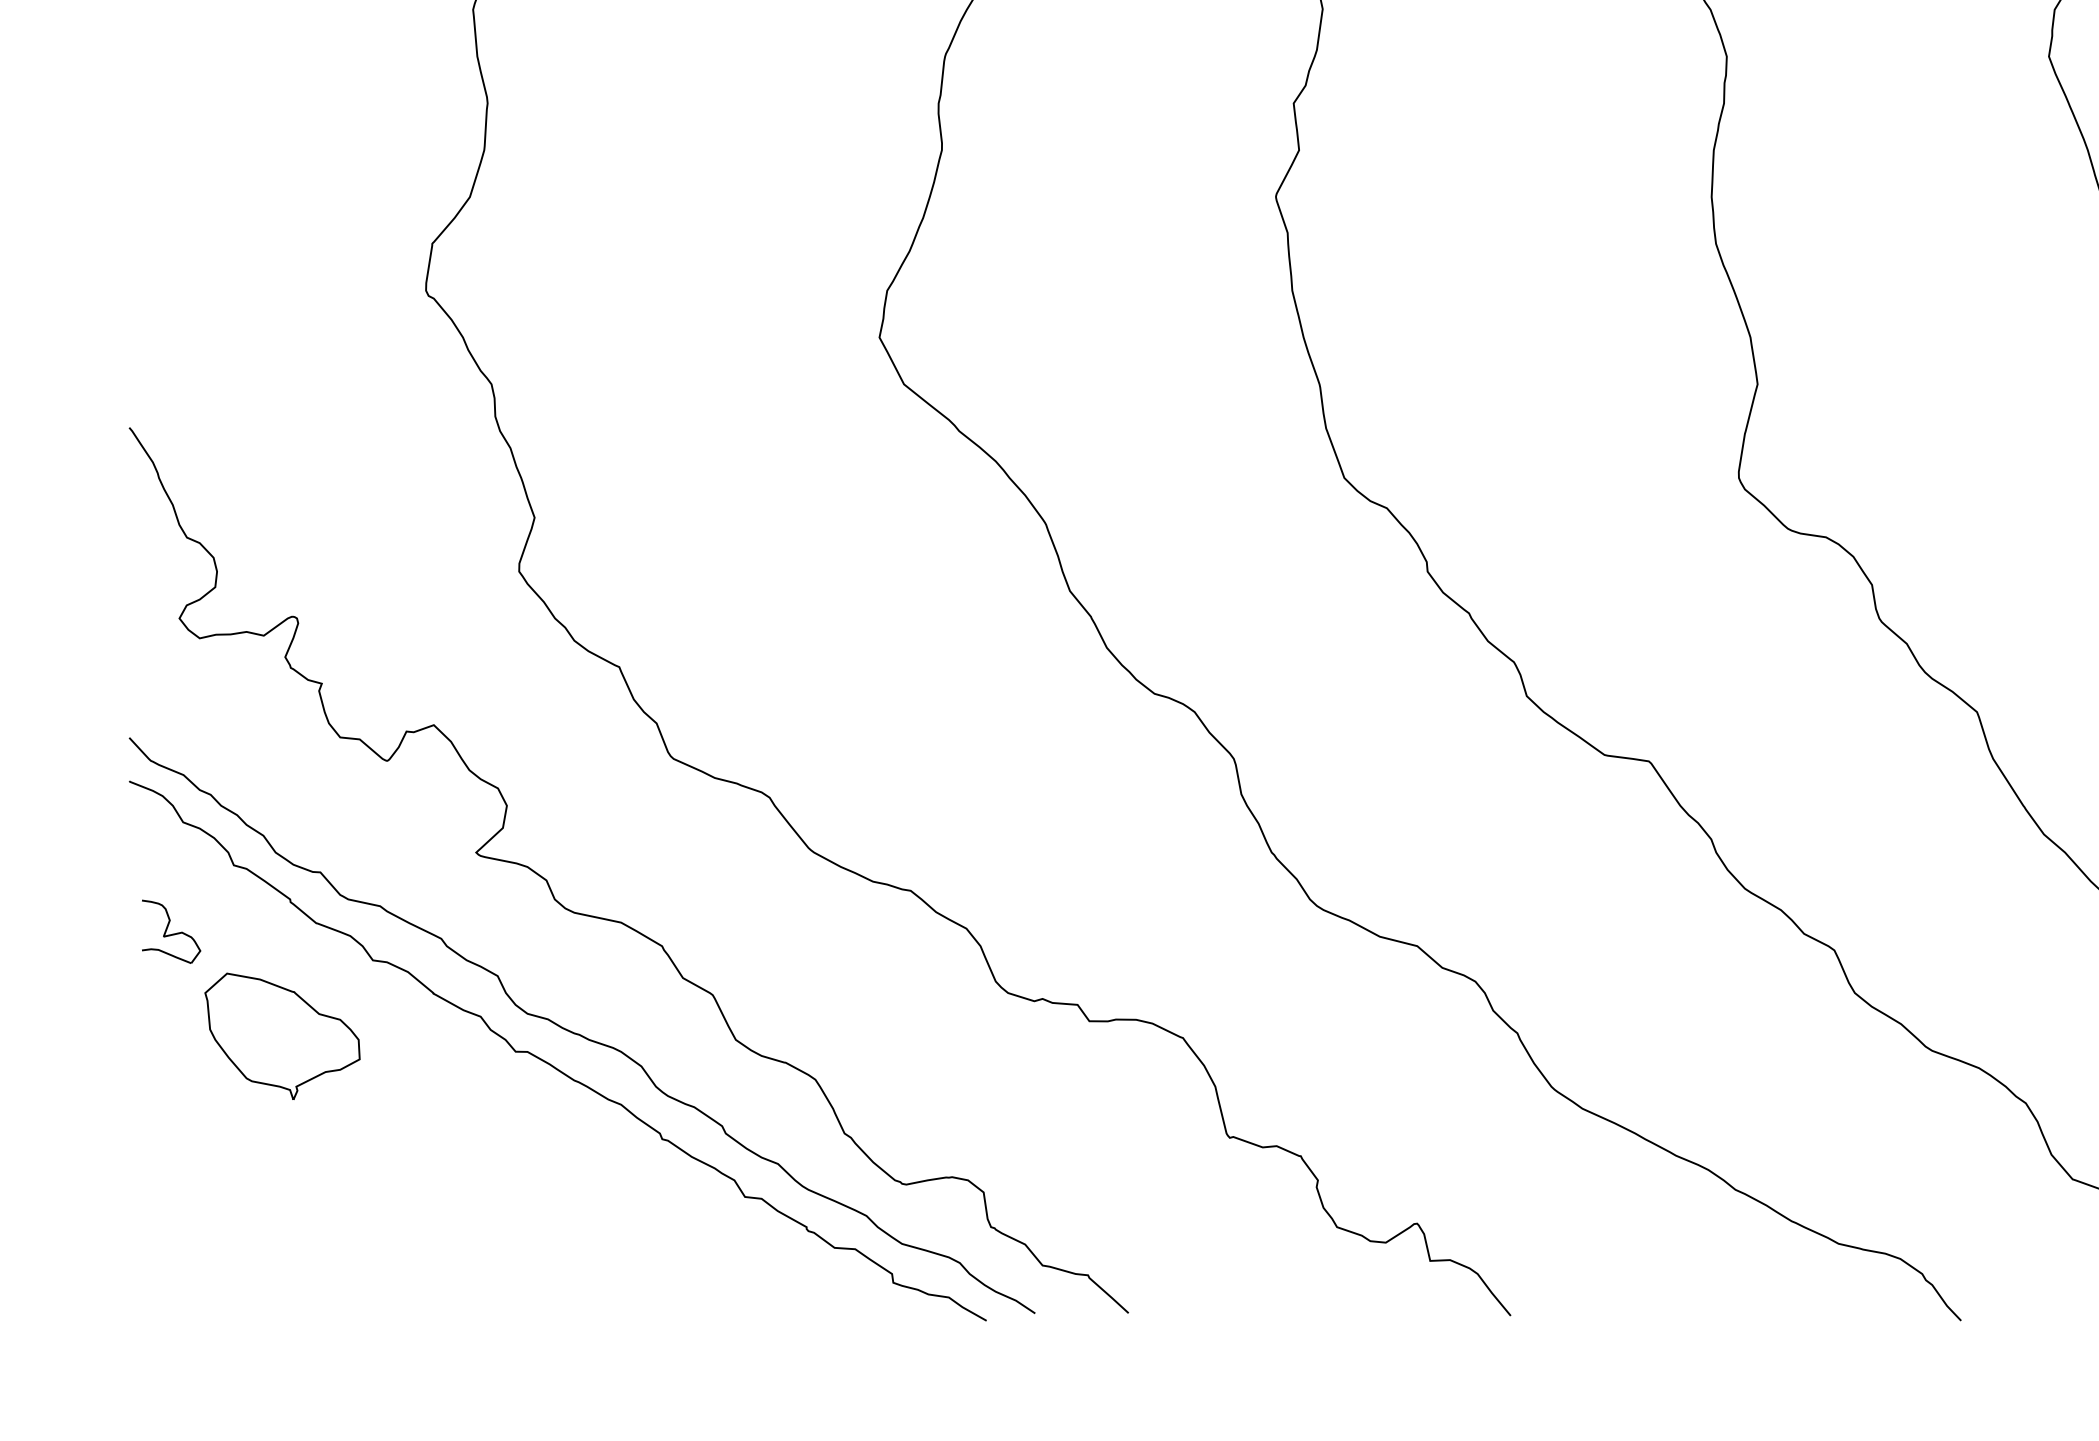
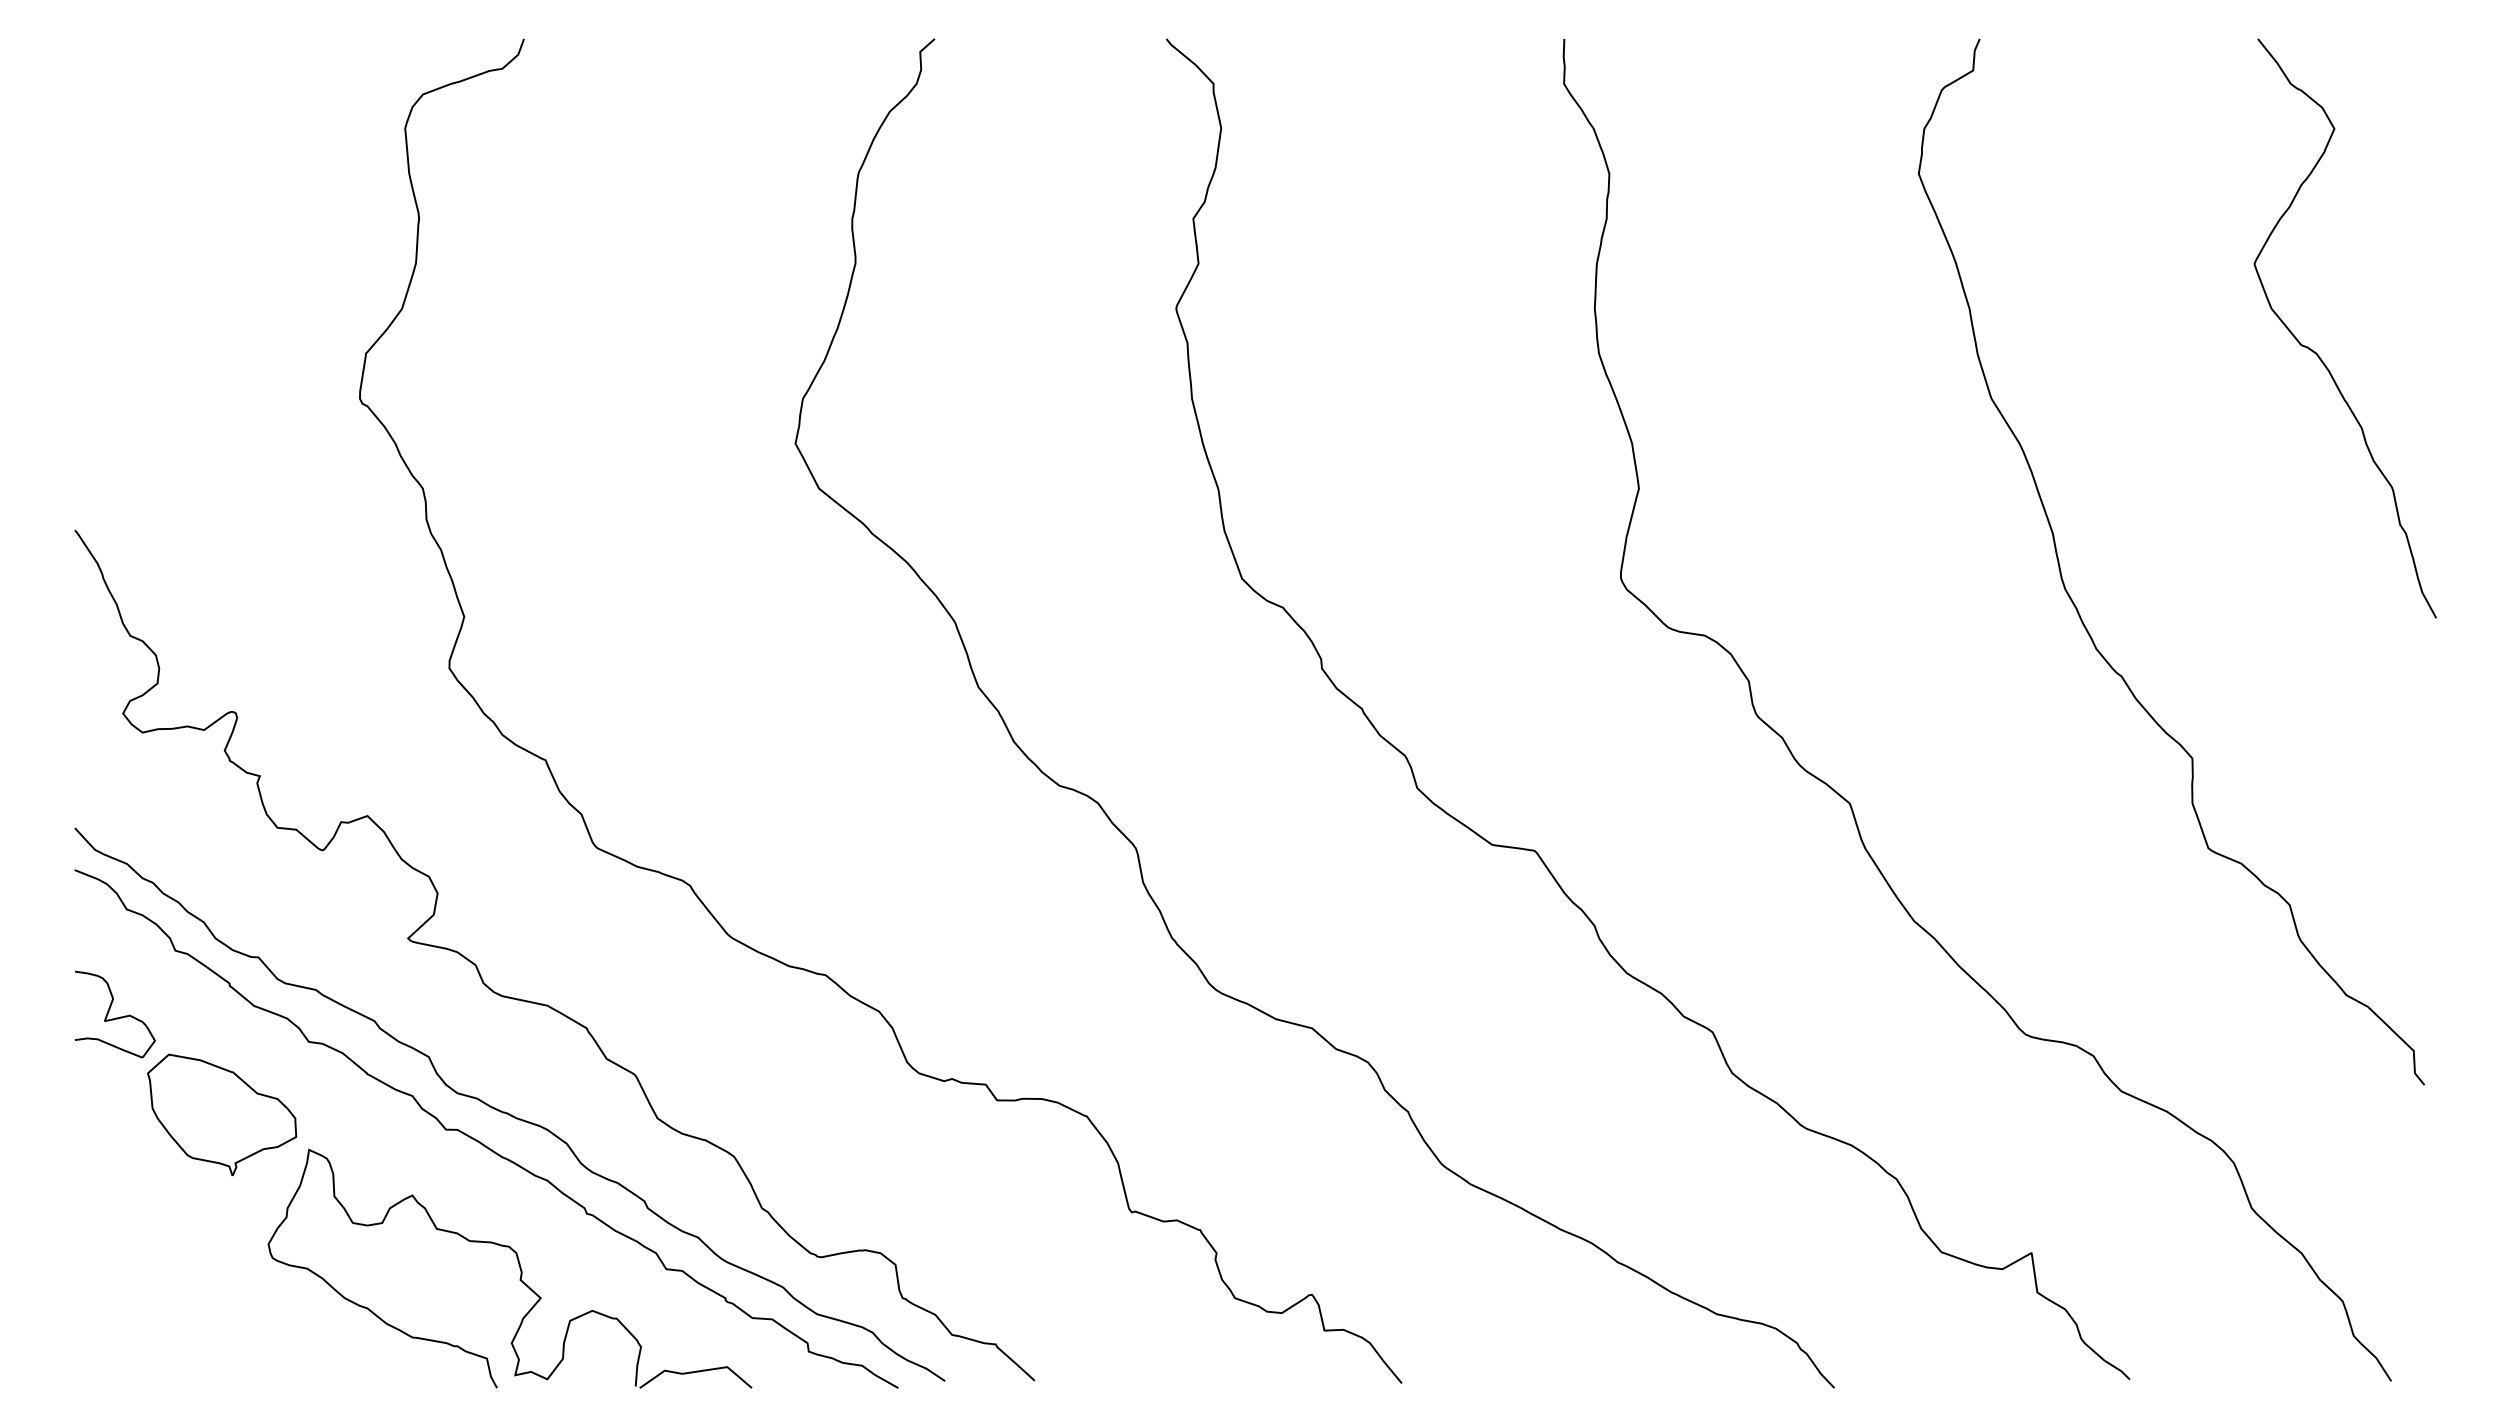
part: (171, 931) -> (115, 1014), size x1.43
part: (591, 1193) -> (518, 1265), added

